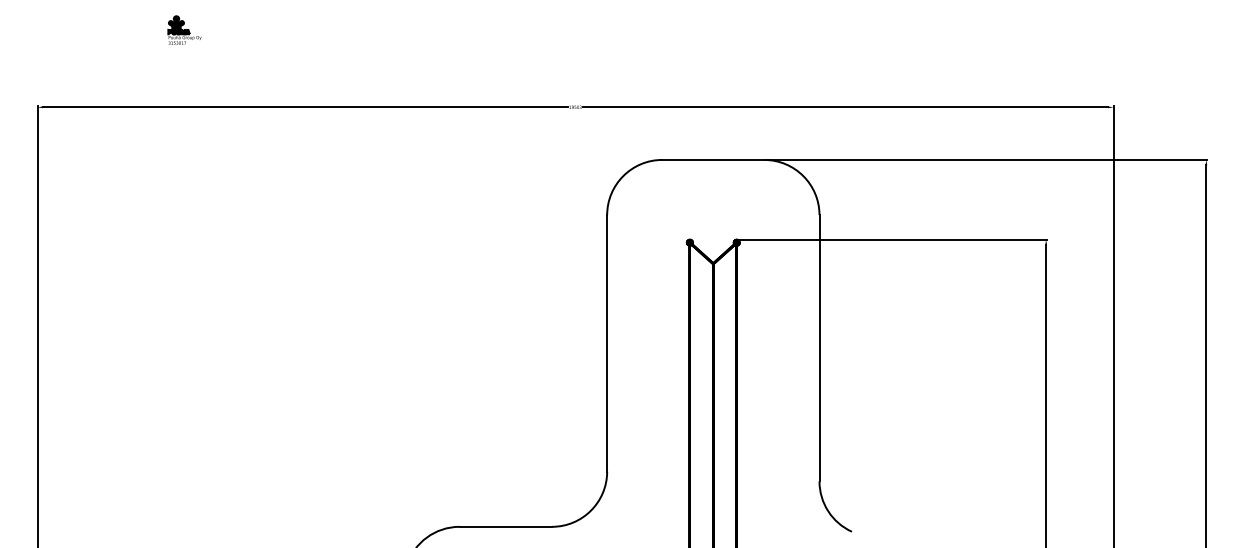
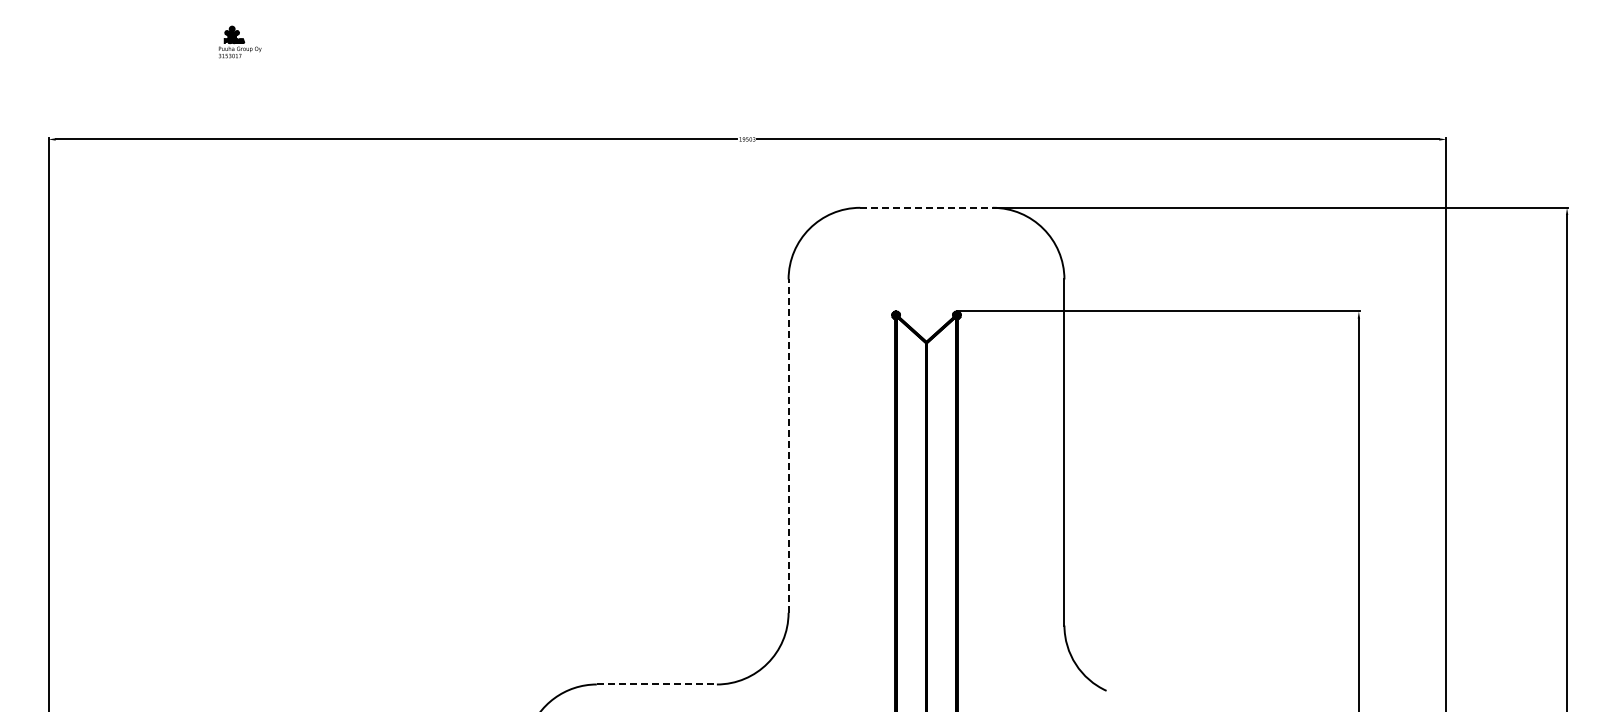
part: (184, 30) -> (239, 39), size x0.7
line: (714, 159) -> (927, 207), solid -> dashed
line: (607, 343) -> (788, 446), solid -> dashed
line: (506, 526) -> (657, 684), solid -> dashed

